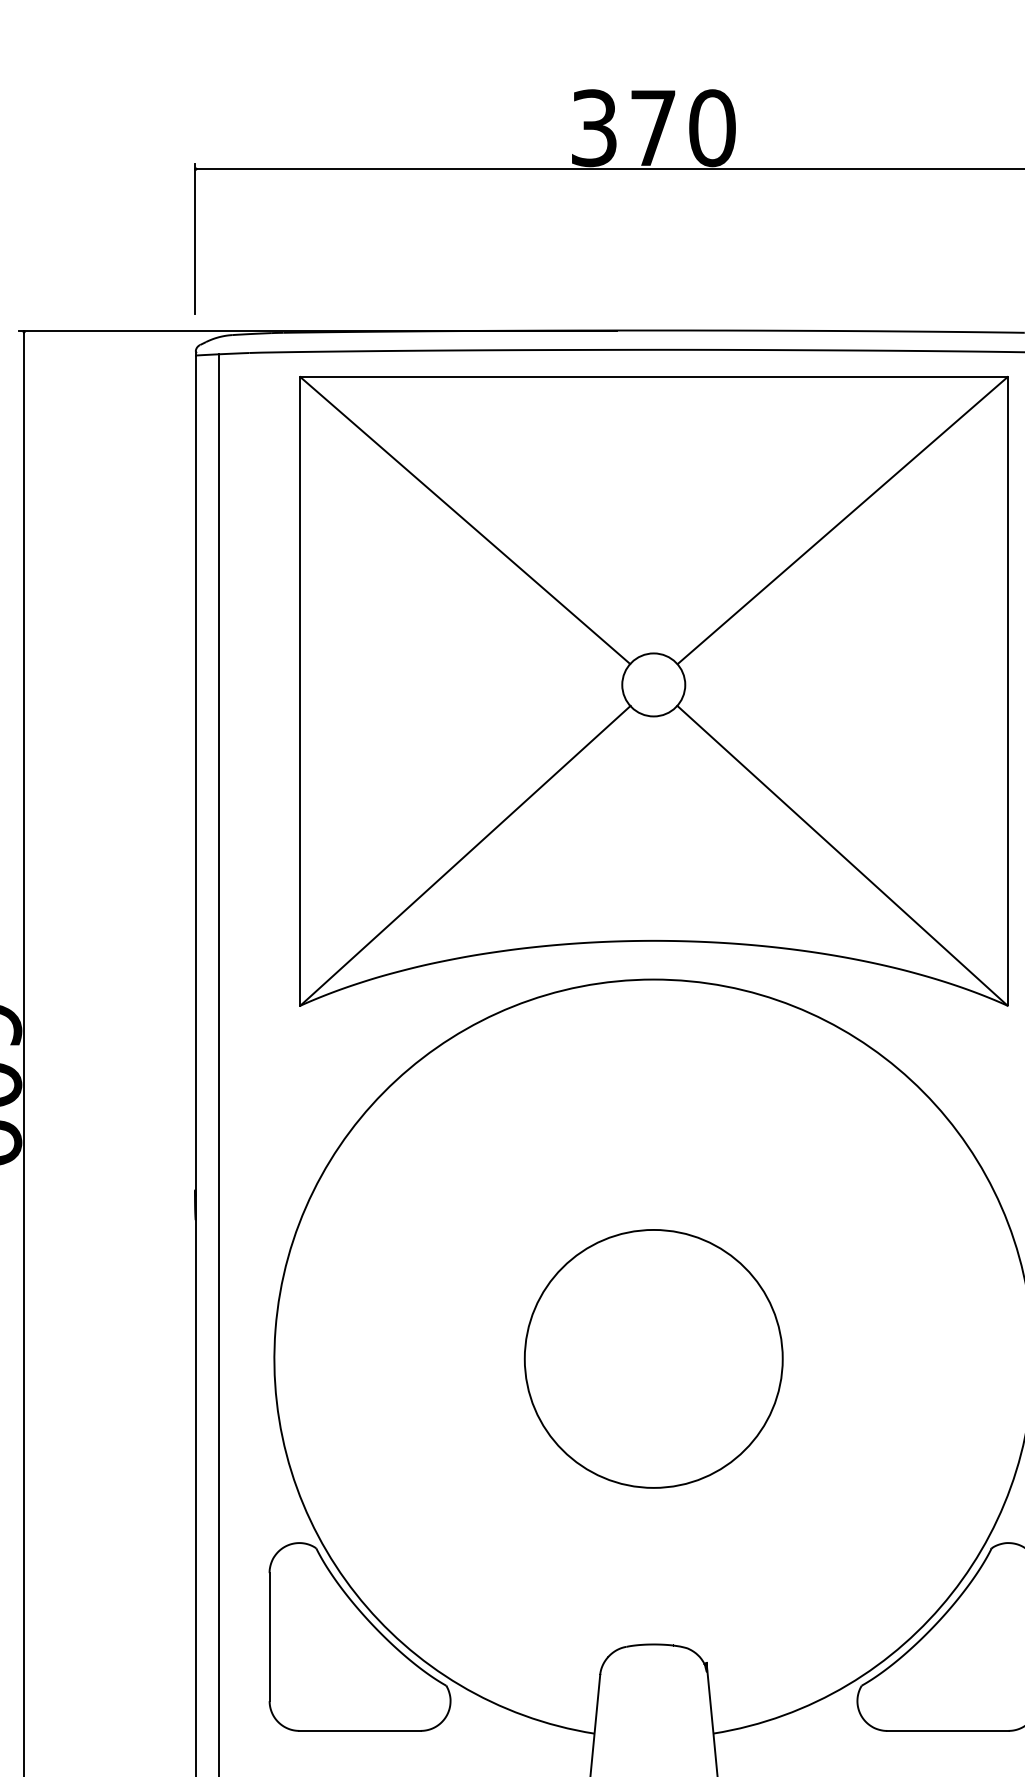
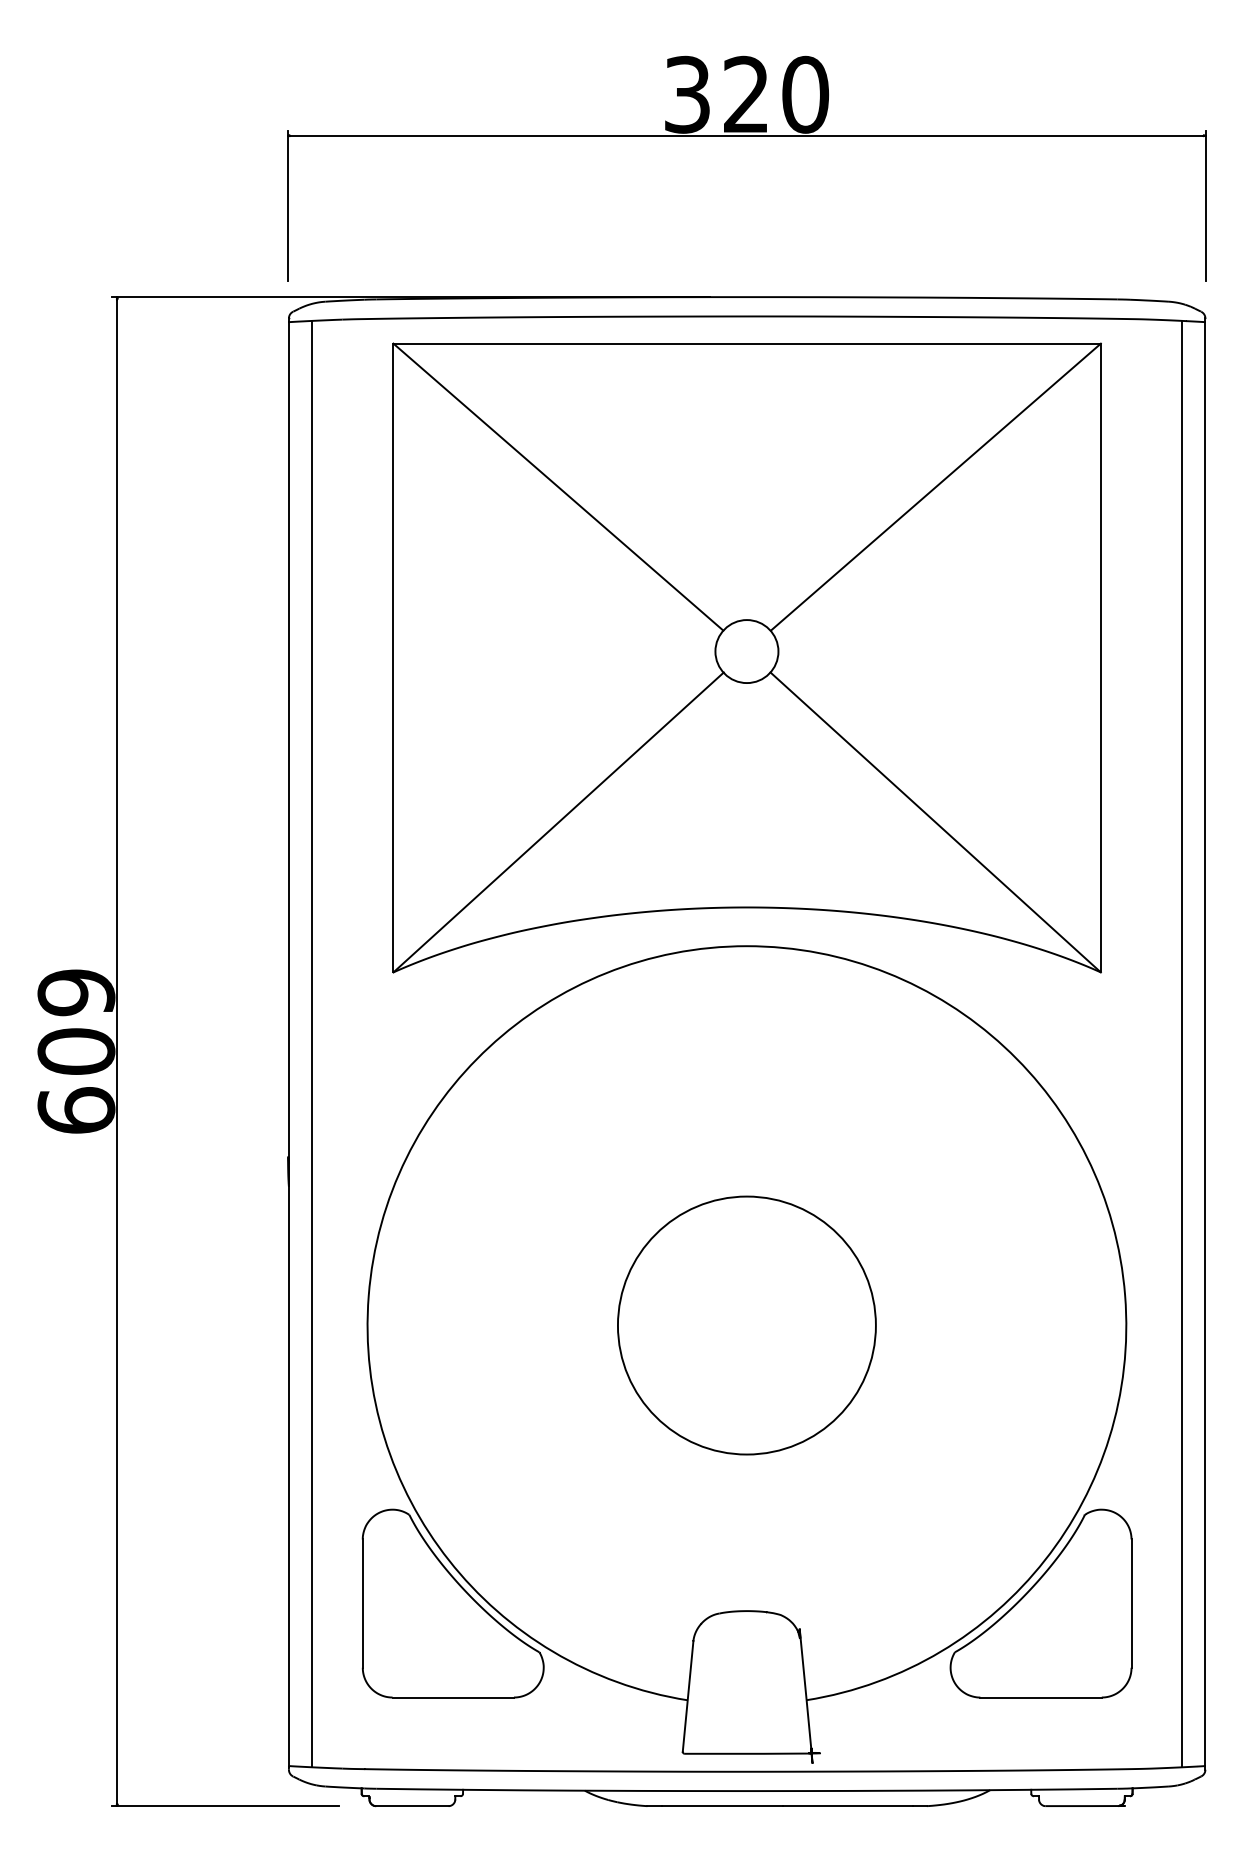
text: (653, 126) -> (746, 93), 370 -> 320

